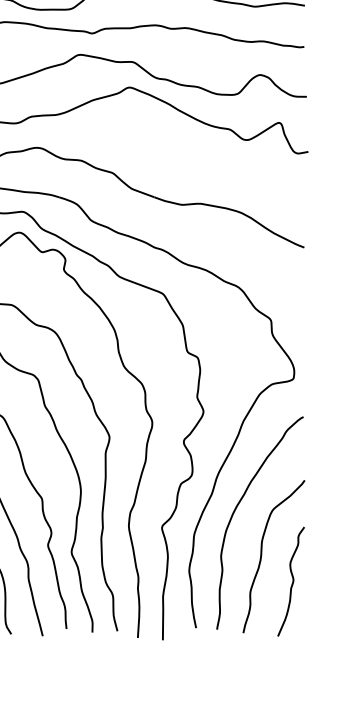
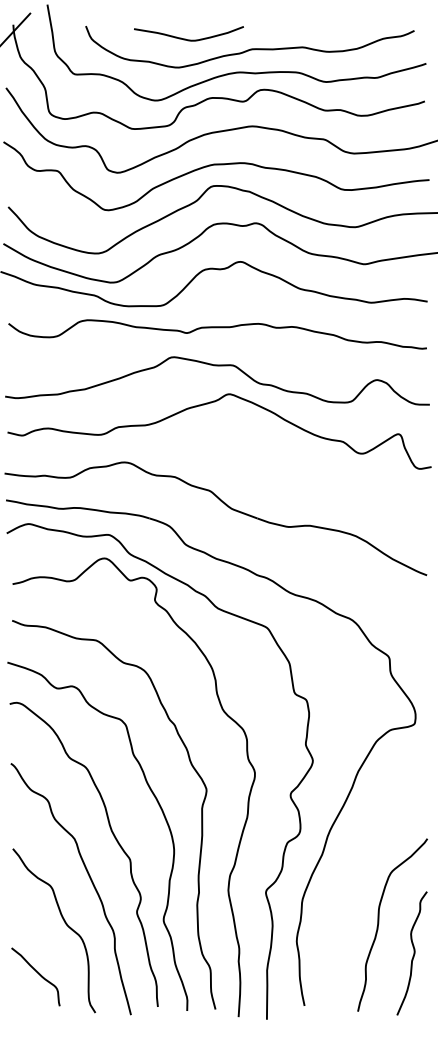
curve: (235, 510) -> (349, 872), removed

